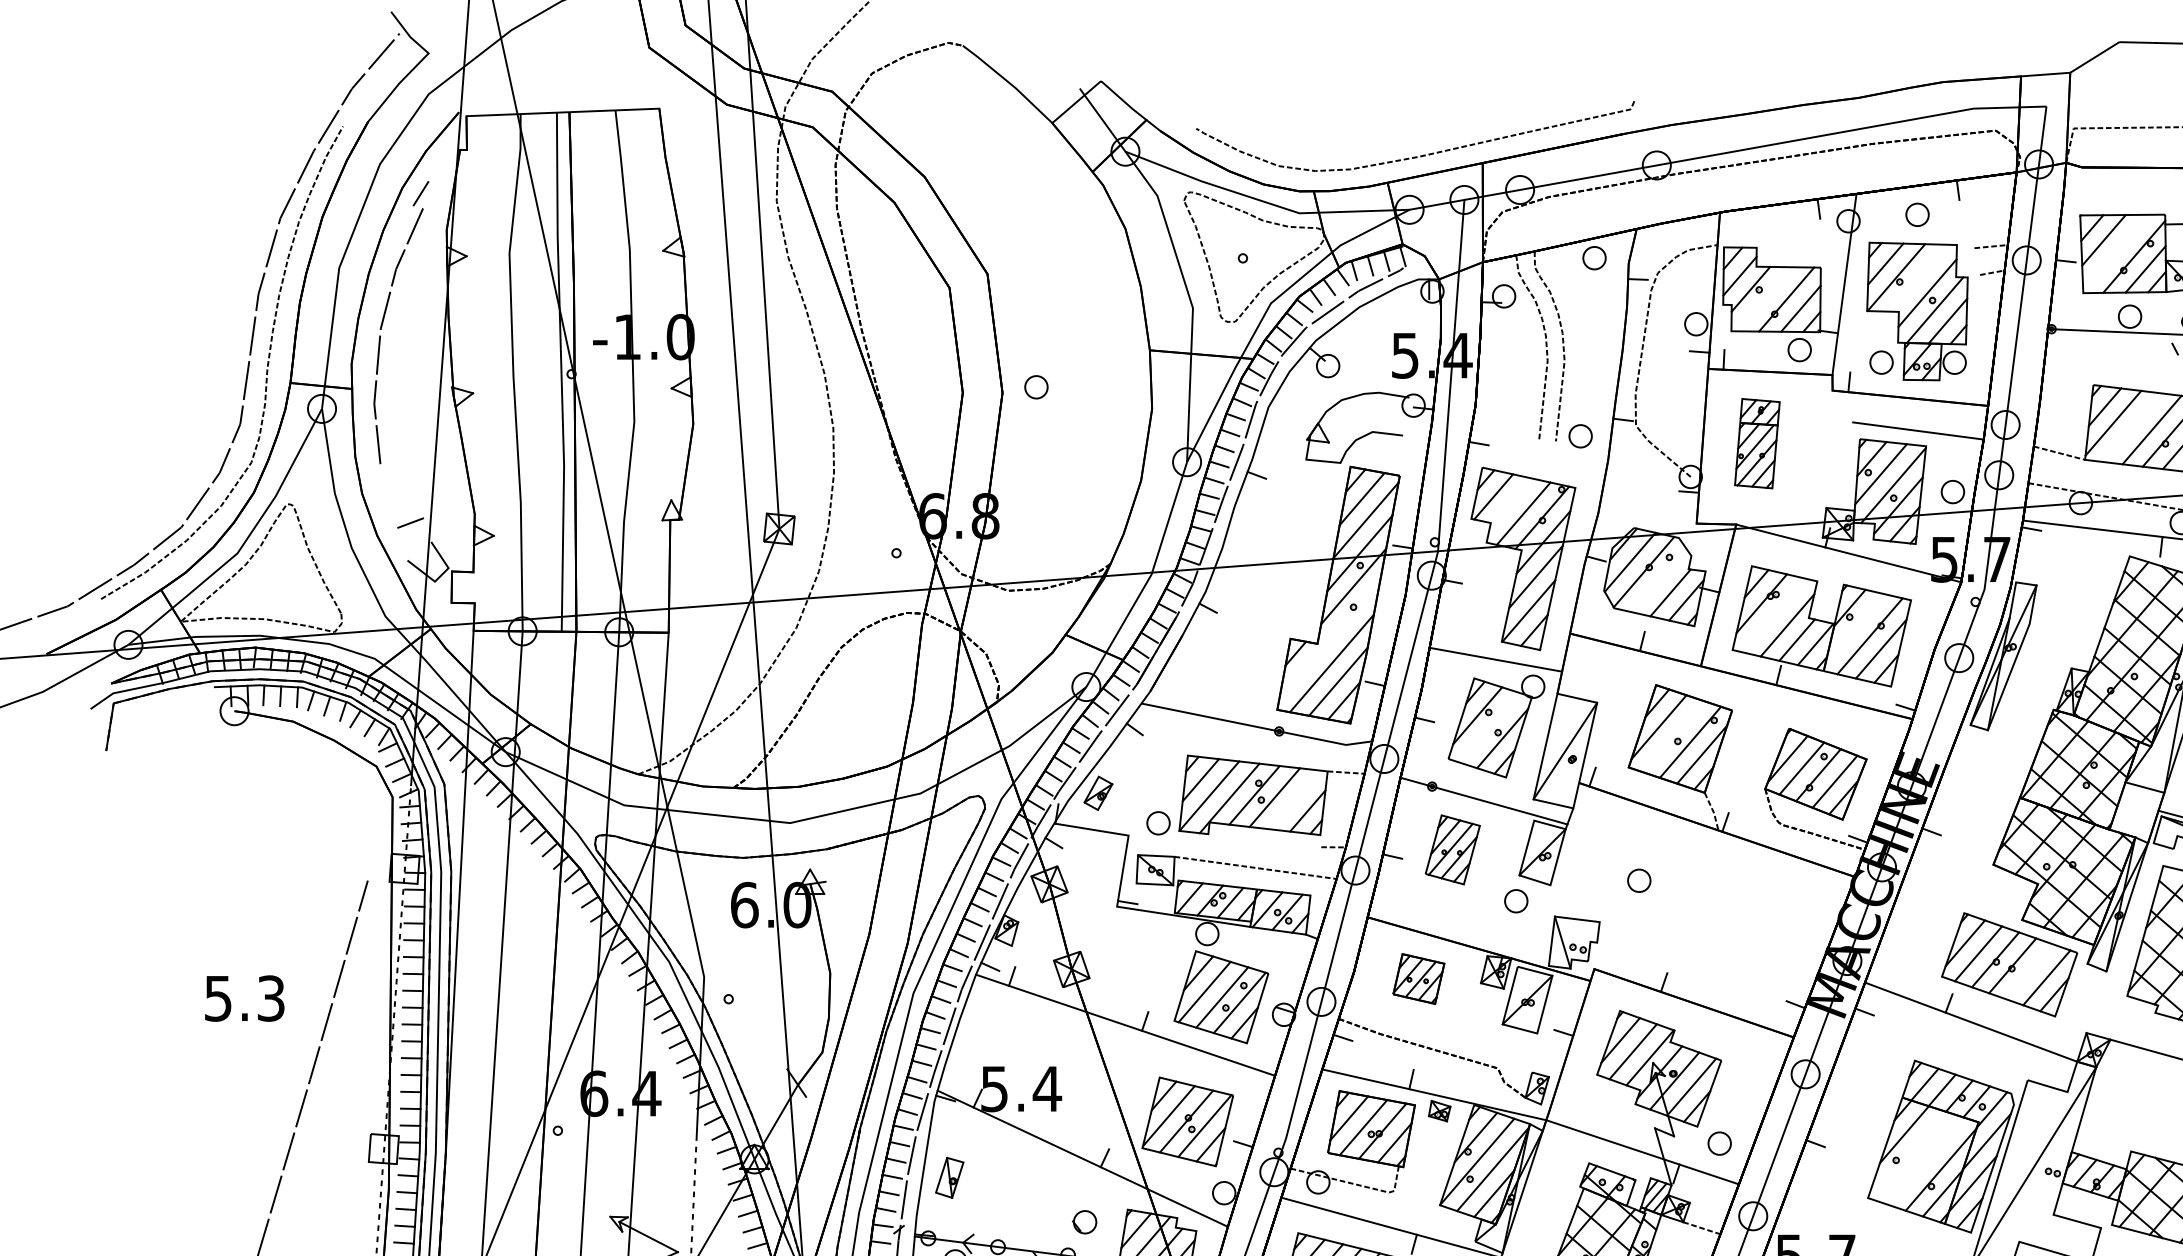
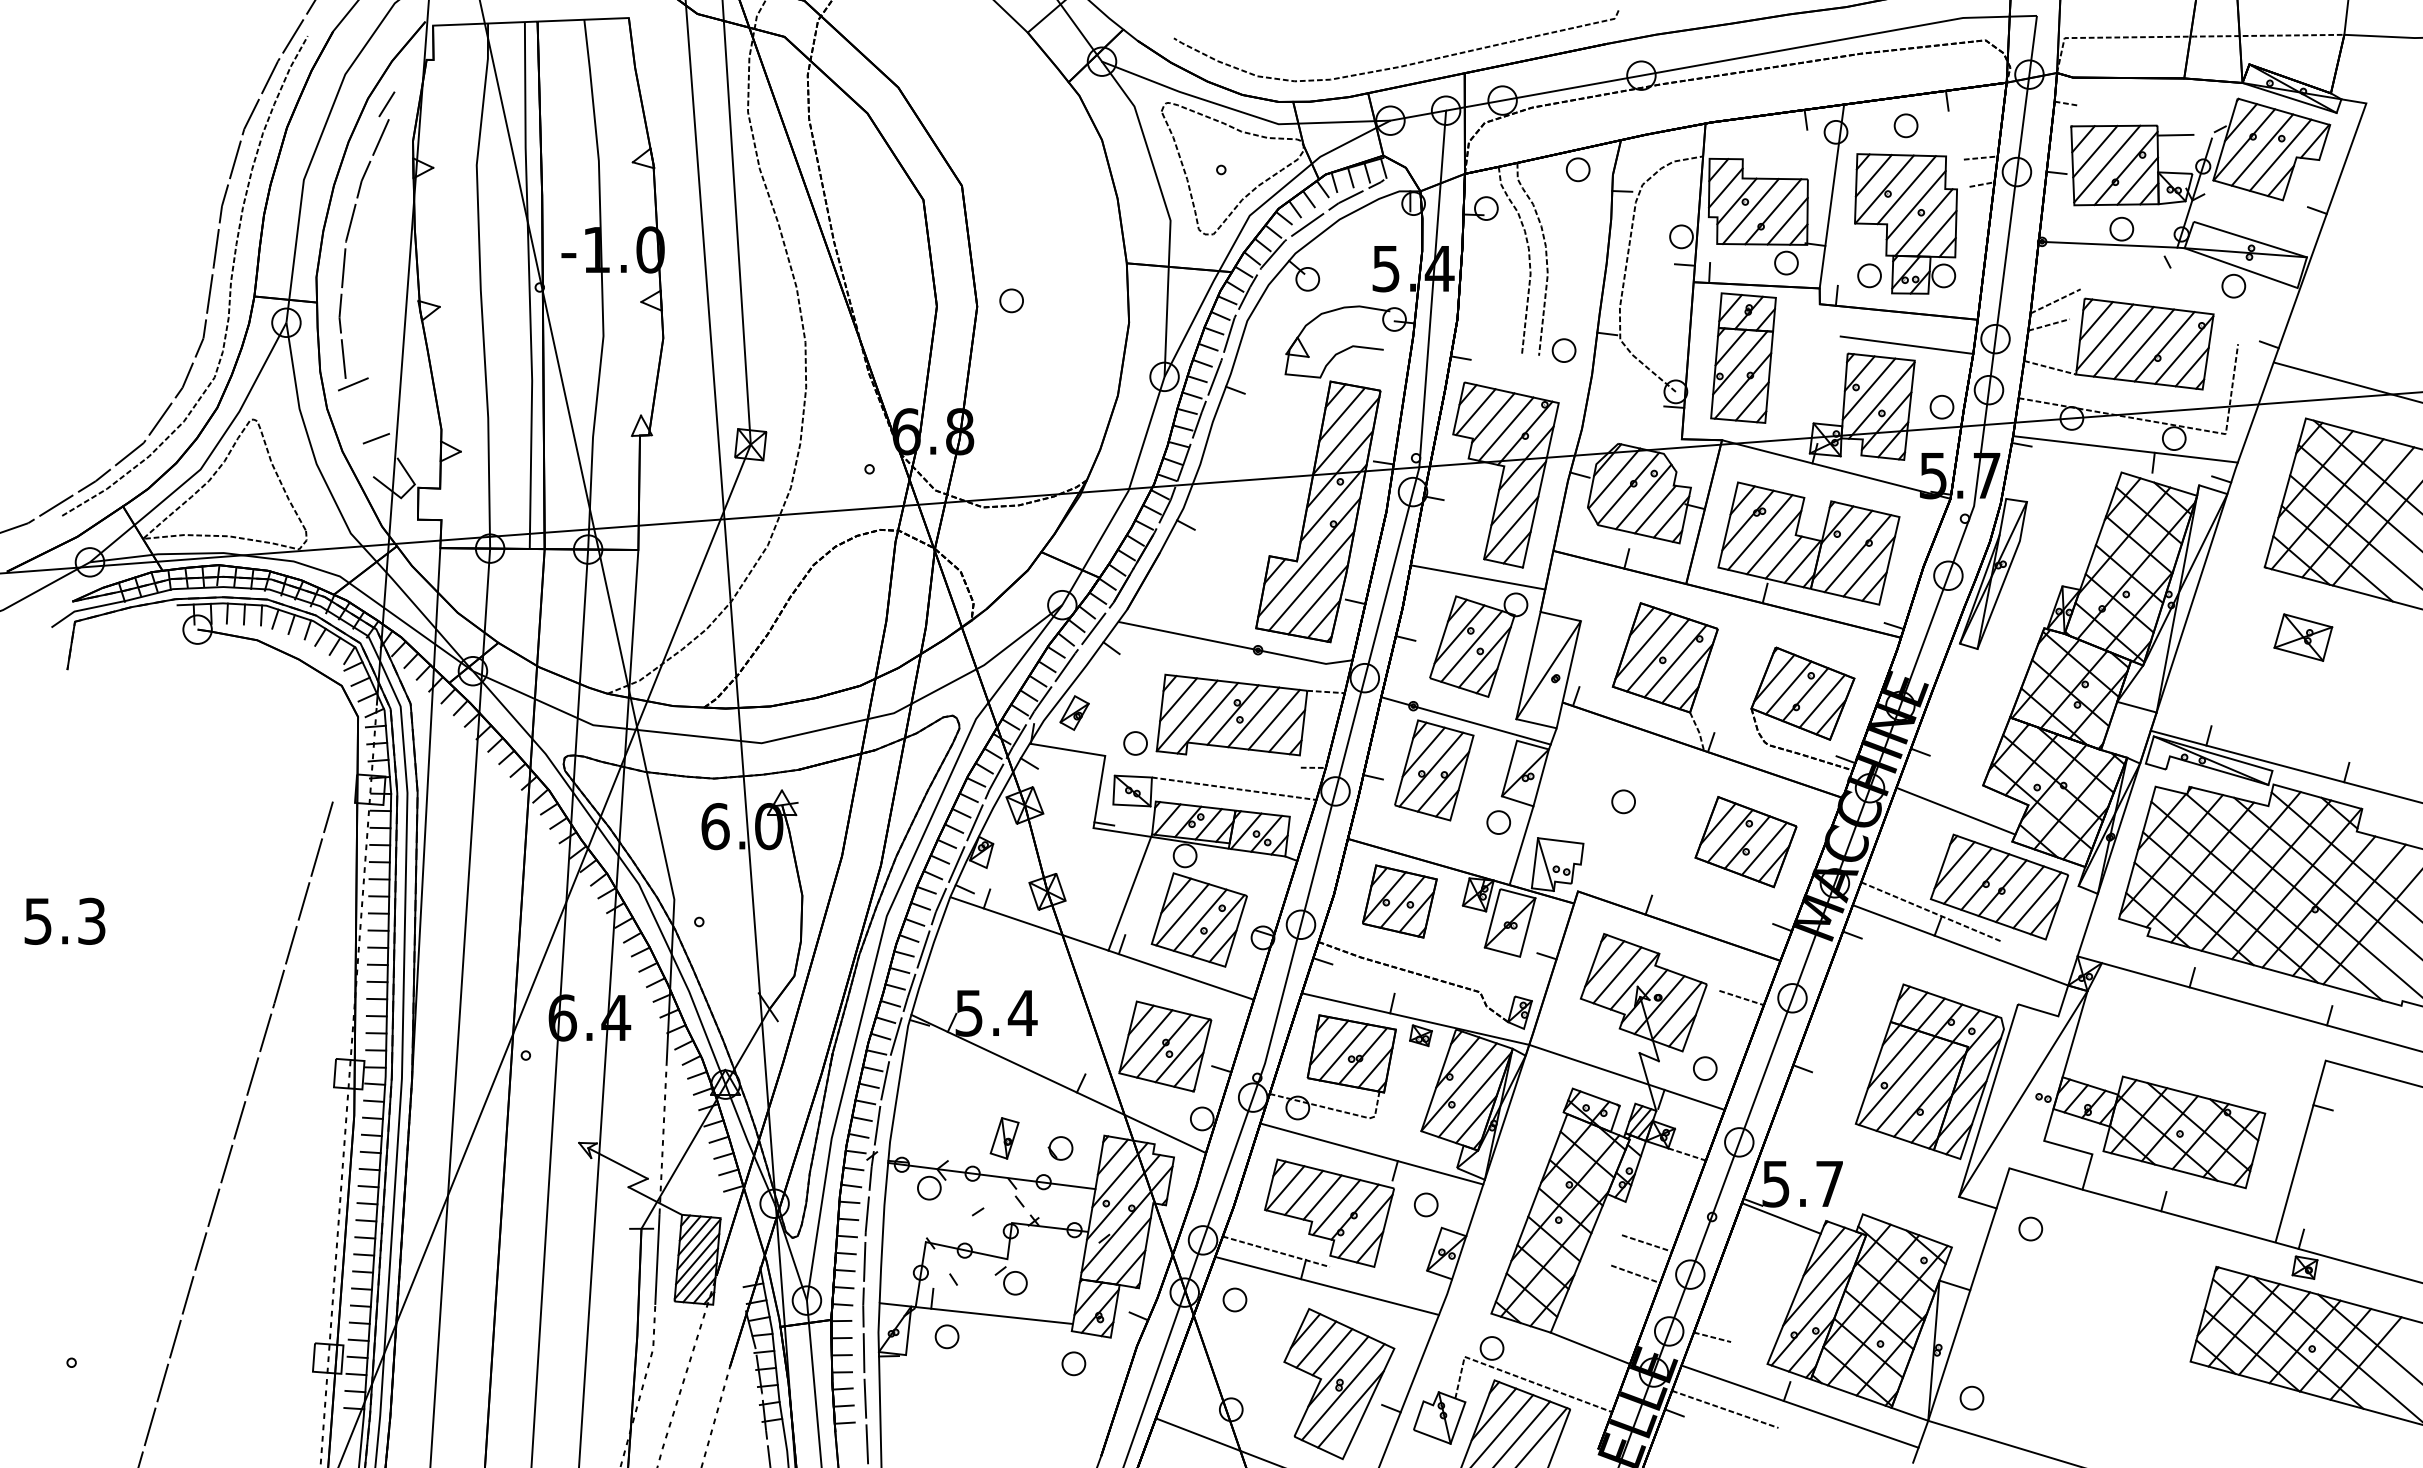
line: (2075, 192) -> (2066, 103), added
line: (2115, 251) -> (2107, 163), added
line: (1917, 278) -> (1906, 190), added
line: (1764, 299) -> (1750, 211), added
line: (2064, 387) -> (2055, 301), added
line: (2057, 410) -> (2048, 324), added
line: (2131, 427) -> (2123, 341), added
part: (1757, 443) -> (1743, 357), size x1.43
line: (387, 469) -> (352, 384), added
line: (1511, 502) -> (1493, 417), added
line: (1658, 580) -> (1643, 496), added
line: (1774, 615) -> (1760, 532), added
line: (1854, 627) -> (1842, 544), added
line: (1329, 640) -> (1309, 557), added
line: (1489, 727) -> (1471, 646), added
line: (1673, 736) -> (1658, 655), added
line: (1294, 799) -> (1273, 719), added
part: (1452, 849) -> (1434, 770), size x1.43
line: (1966, 889) -> (1955, 810), added
part: (1759, 920) -> (1745, 842), added
line: (1538, 923) -> (1521, 845), added
line: (1153, 970) -> (1130, 892), added
line: (2029, 972) -> (2019, 894), added
part: (1418, 978) -> (1399, 901), size x1.43
line: (1942, 988) -> (1931, 911), added
text: (244, 997) -> (64, 920), moved
line: (2096, 1001) -> (2087, 924), added
line: (1755, 1073) -> (1741, 997), added
line: (1909, 1155) -> (1897, 1080), added
line: (1925, 1161) -> (1914, 1086), added
part: (949, 1177) -> (1004, 1138), moved

